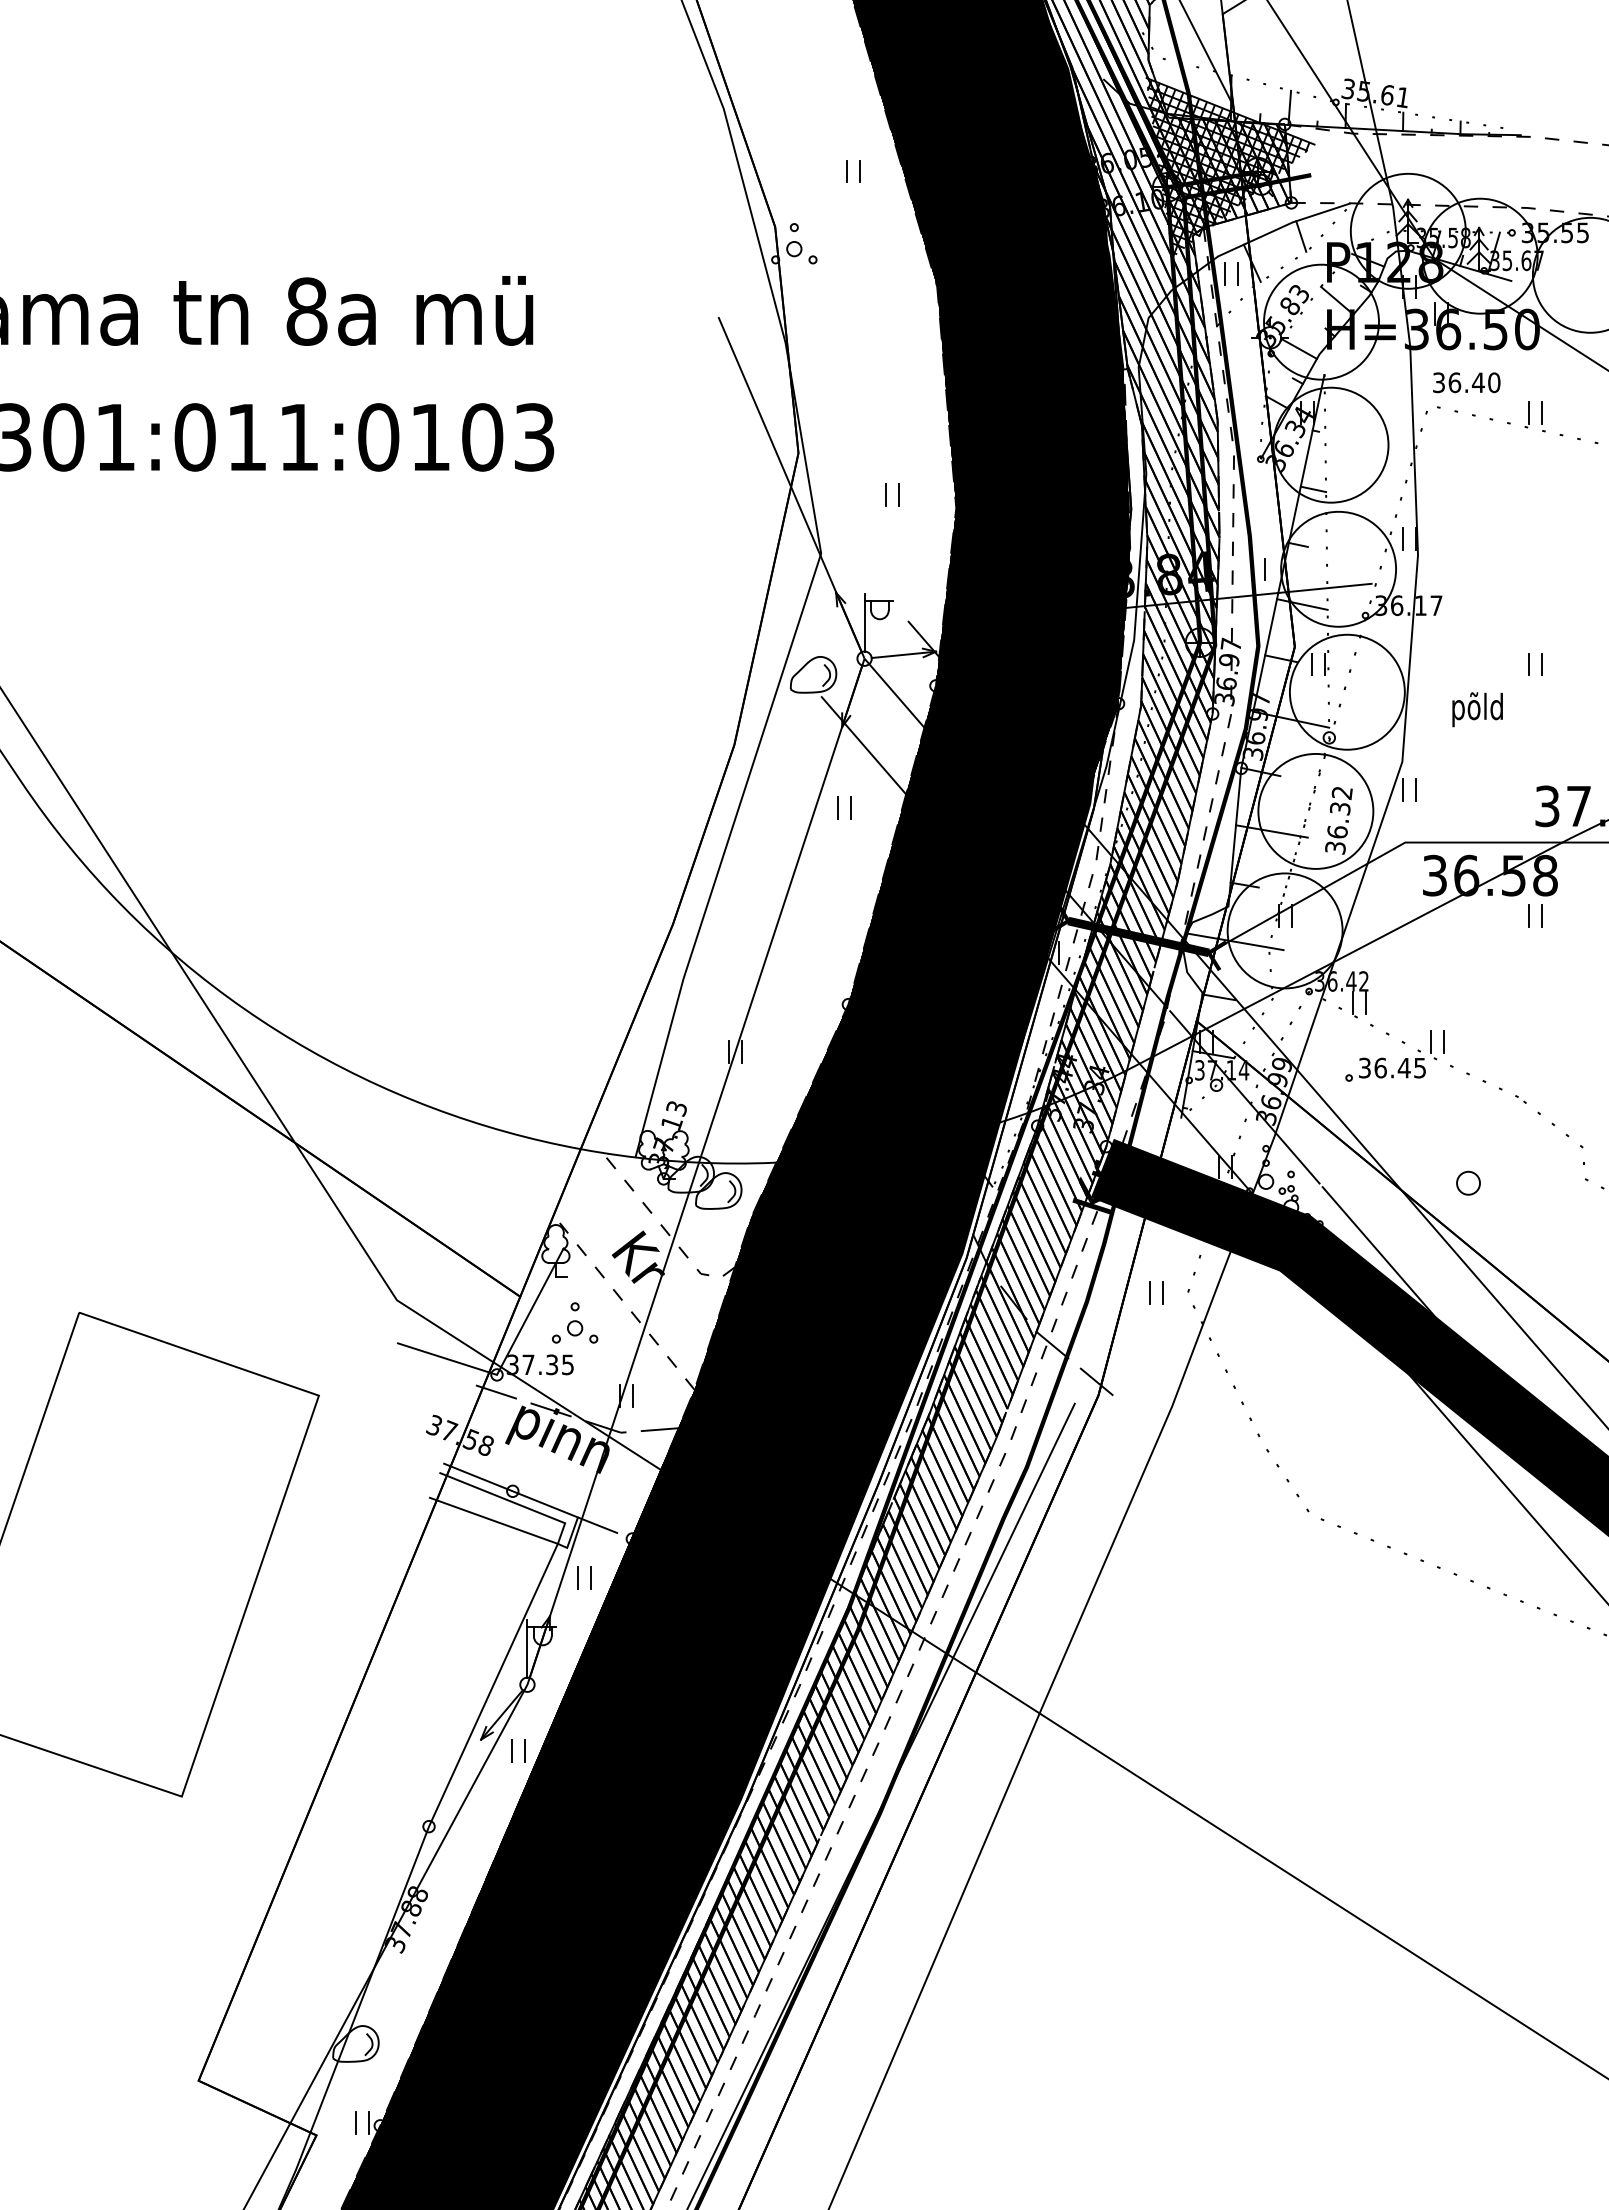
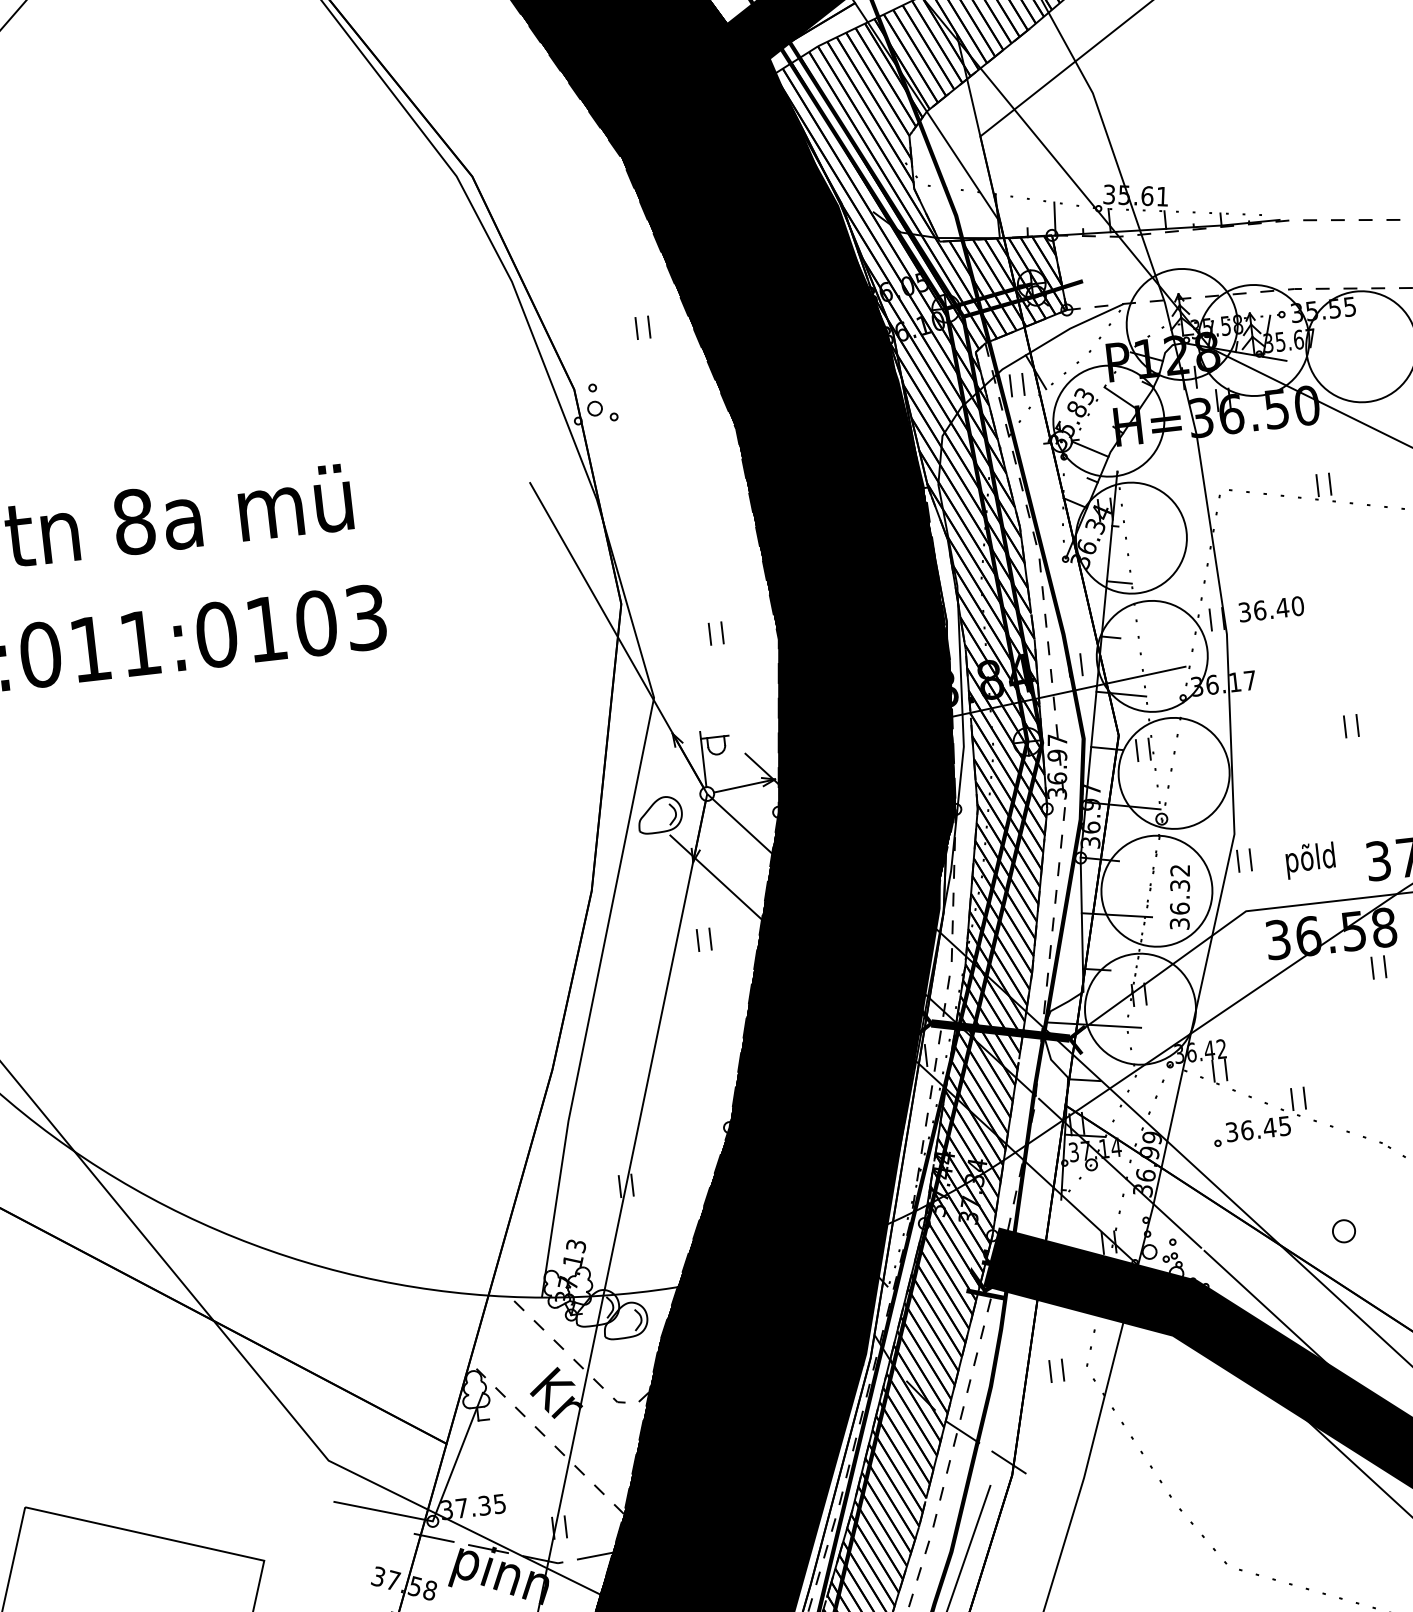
hatch: (1230, 167) -> (1004, 282), removed
line: (1301, 236) -> (1080, 341), removed
text: (1466, 382) -> (1271, 609), moved
text: (1477, 709) -> (1310, 860), moved
part: (575, 1322) -> (502, 1462), removed

